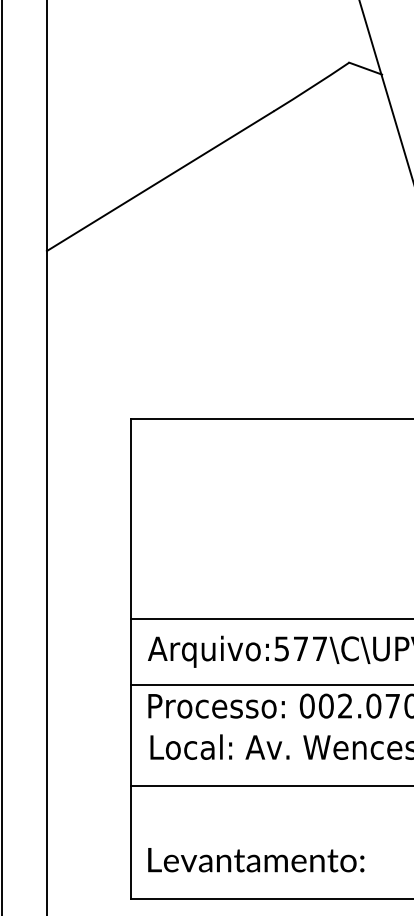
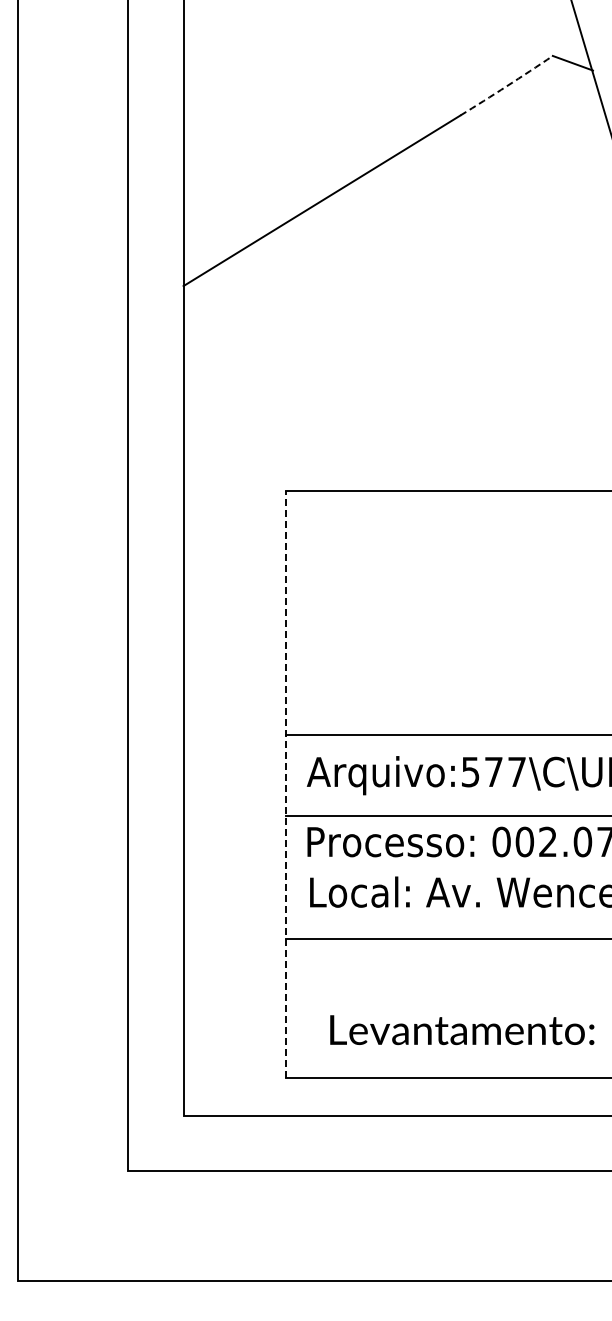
arc: (311, 87) -> (506, 86), solid -> dashed
line: (131, 659) -> (286, 784), solid -> dashed
text: (256, 860) -> (462, 1030), moved

